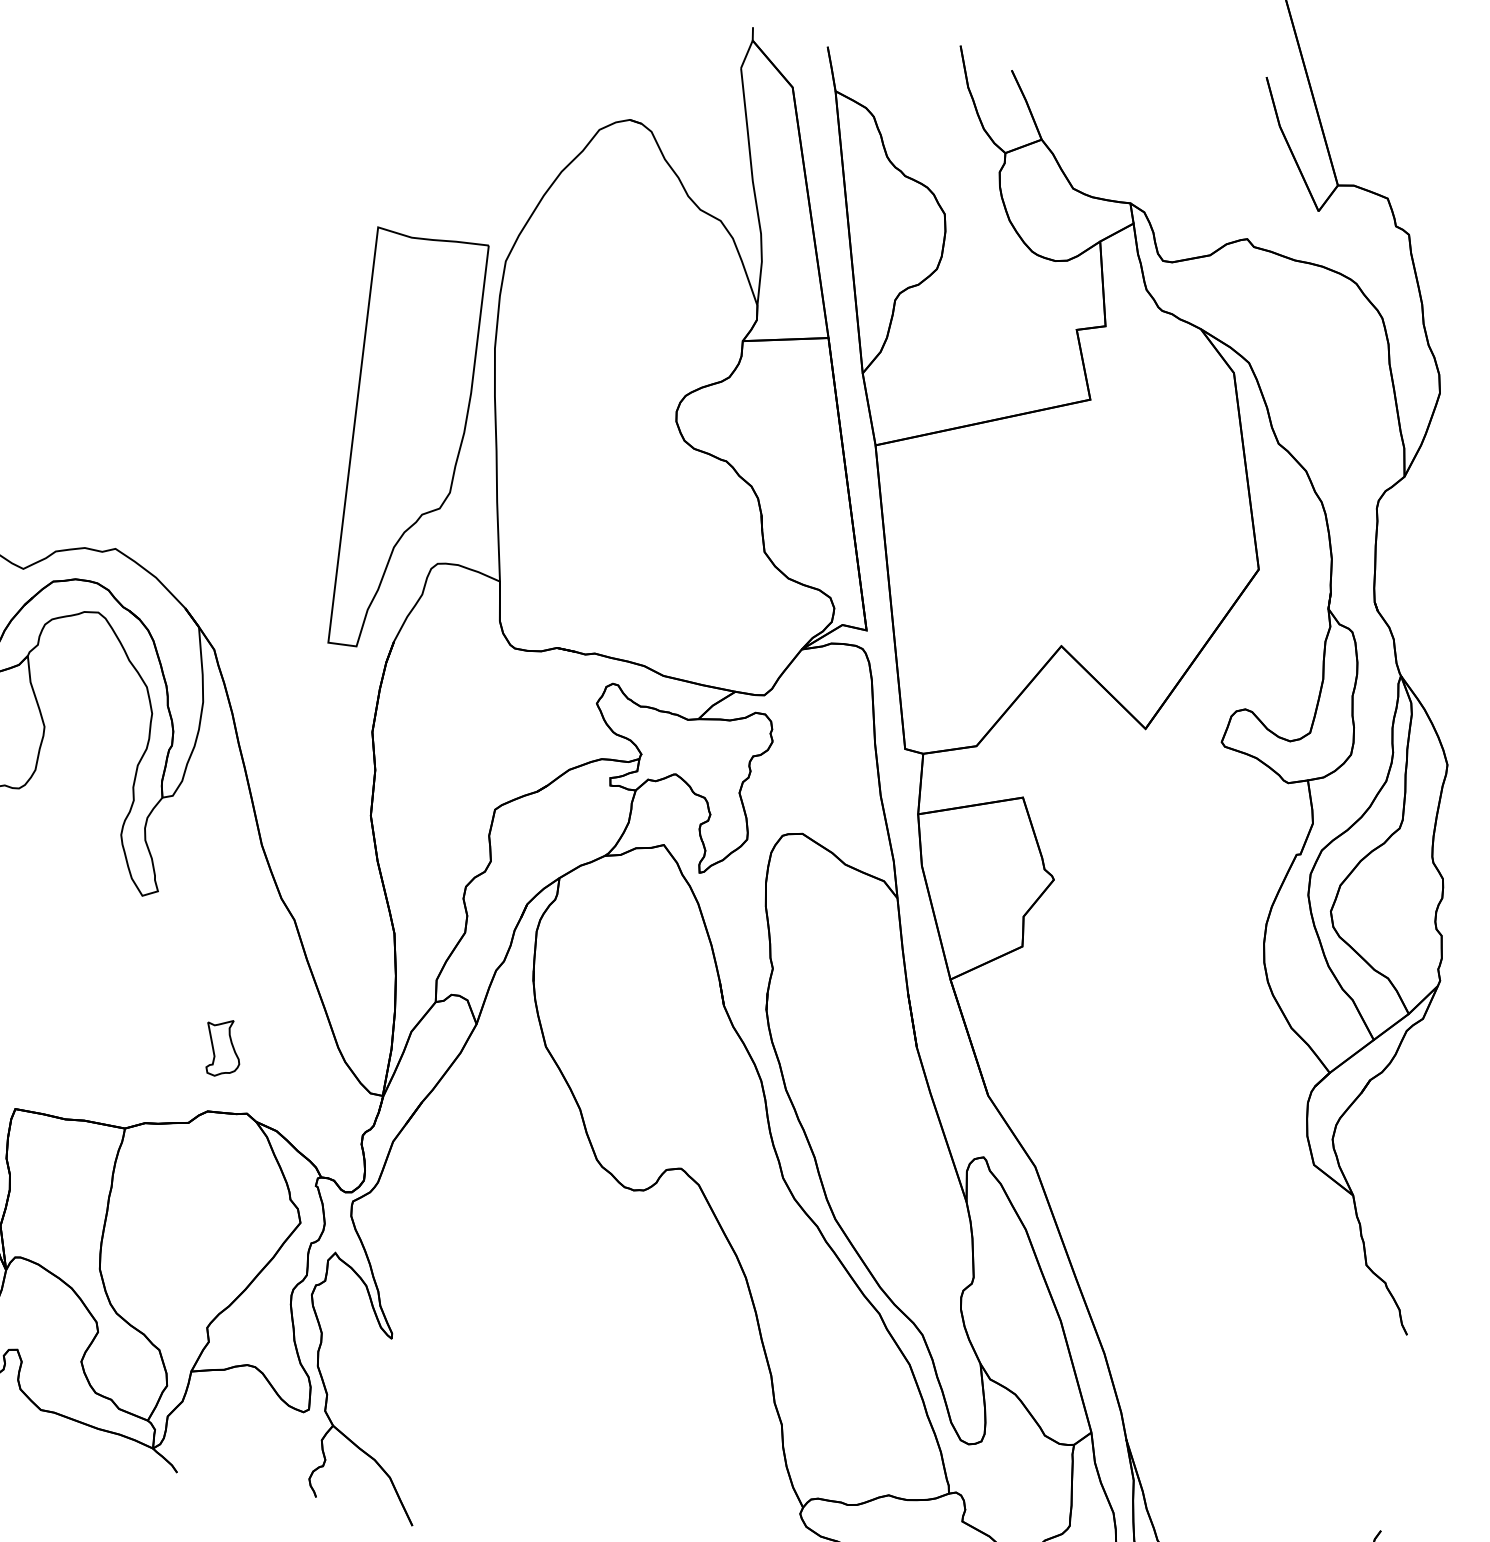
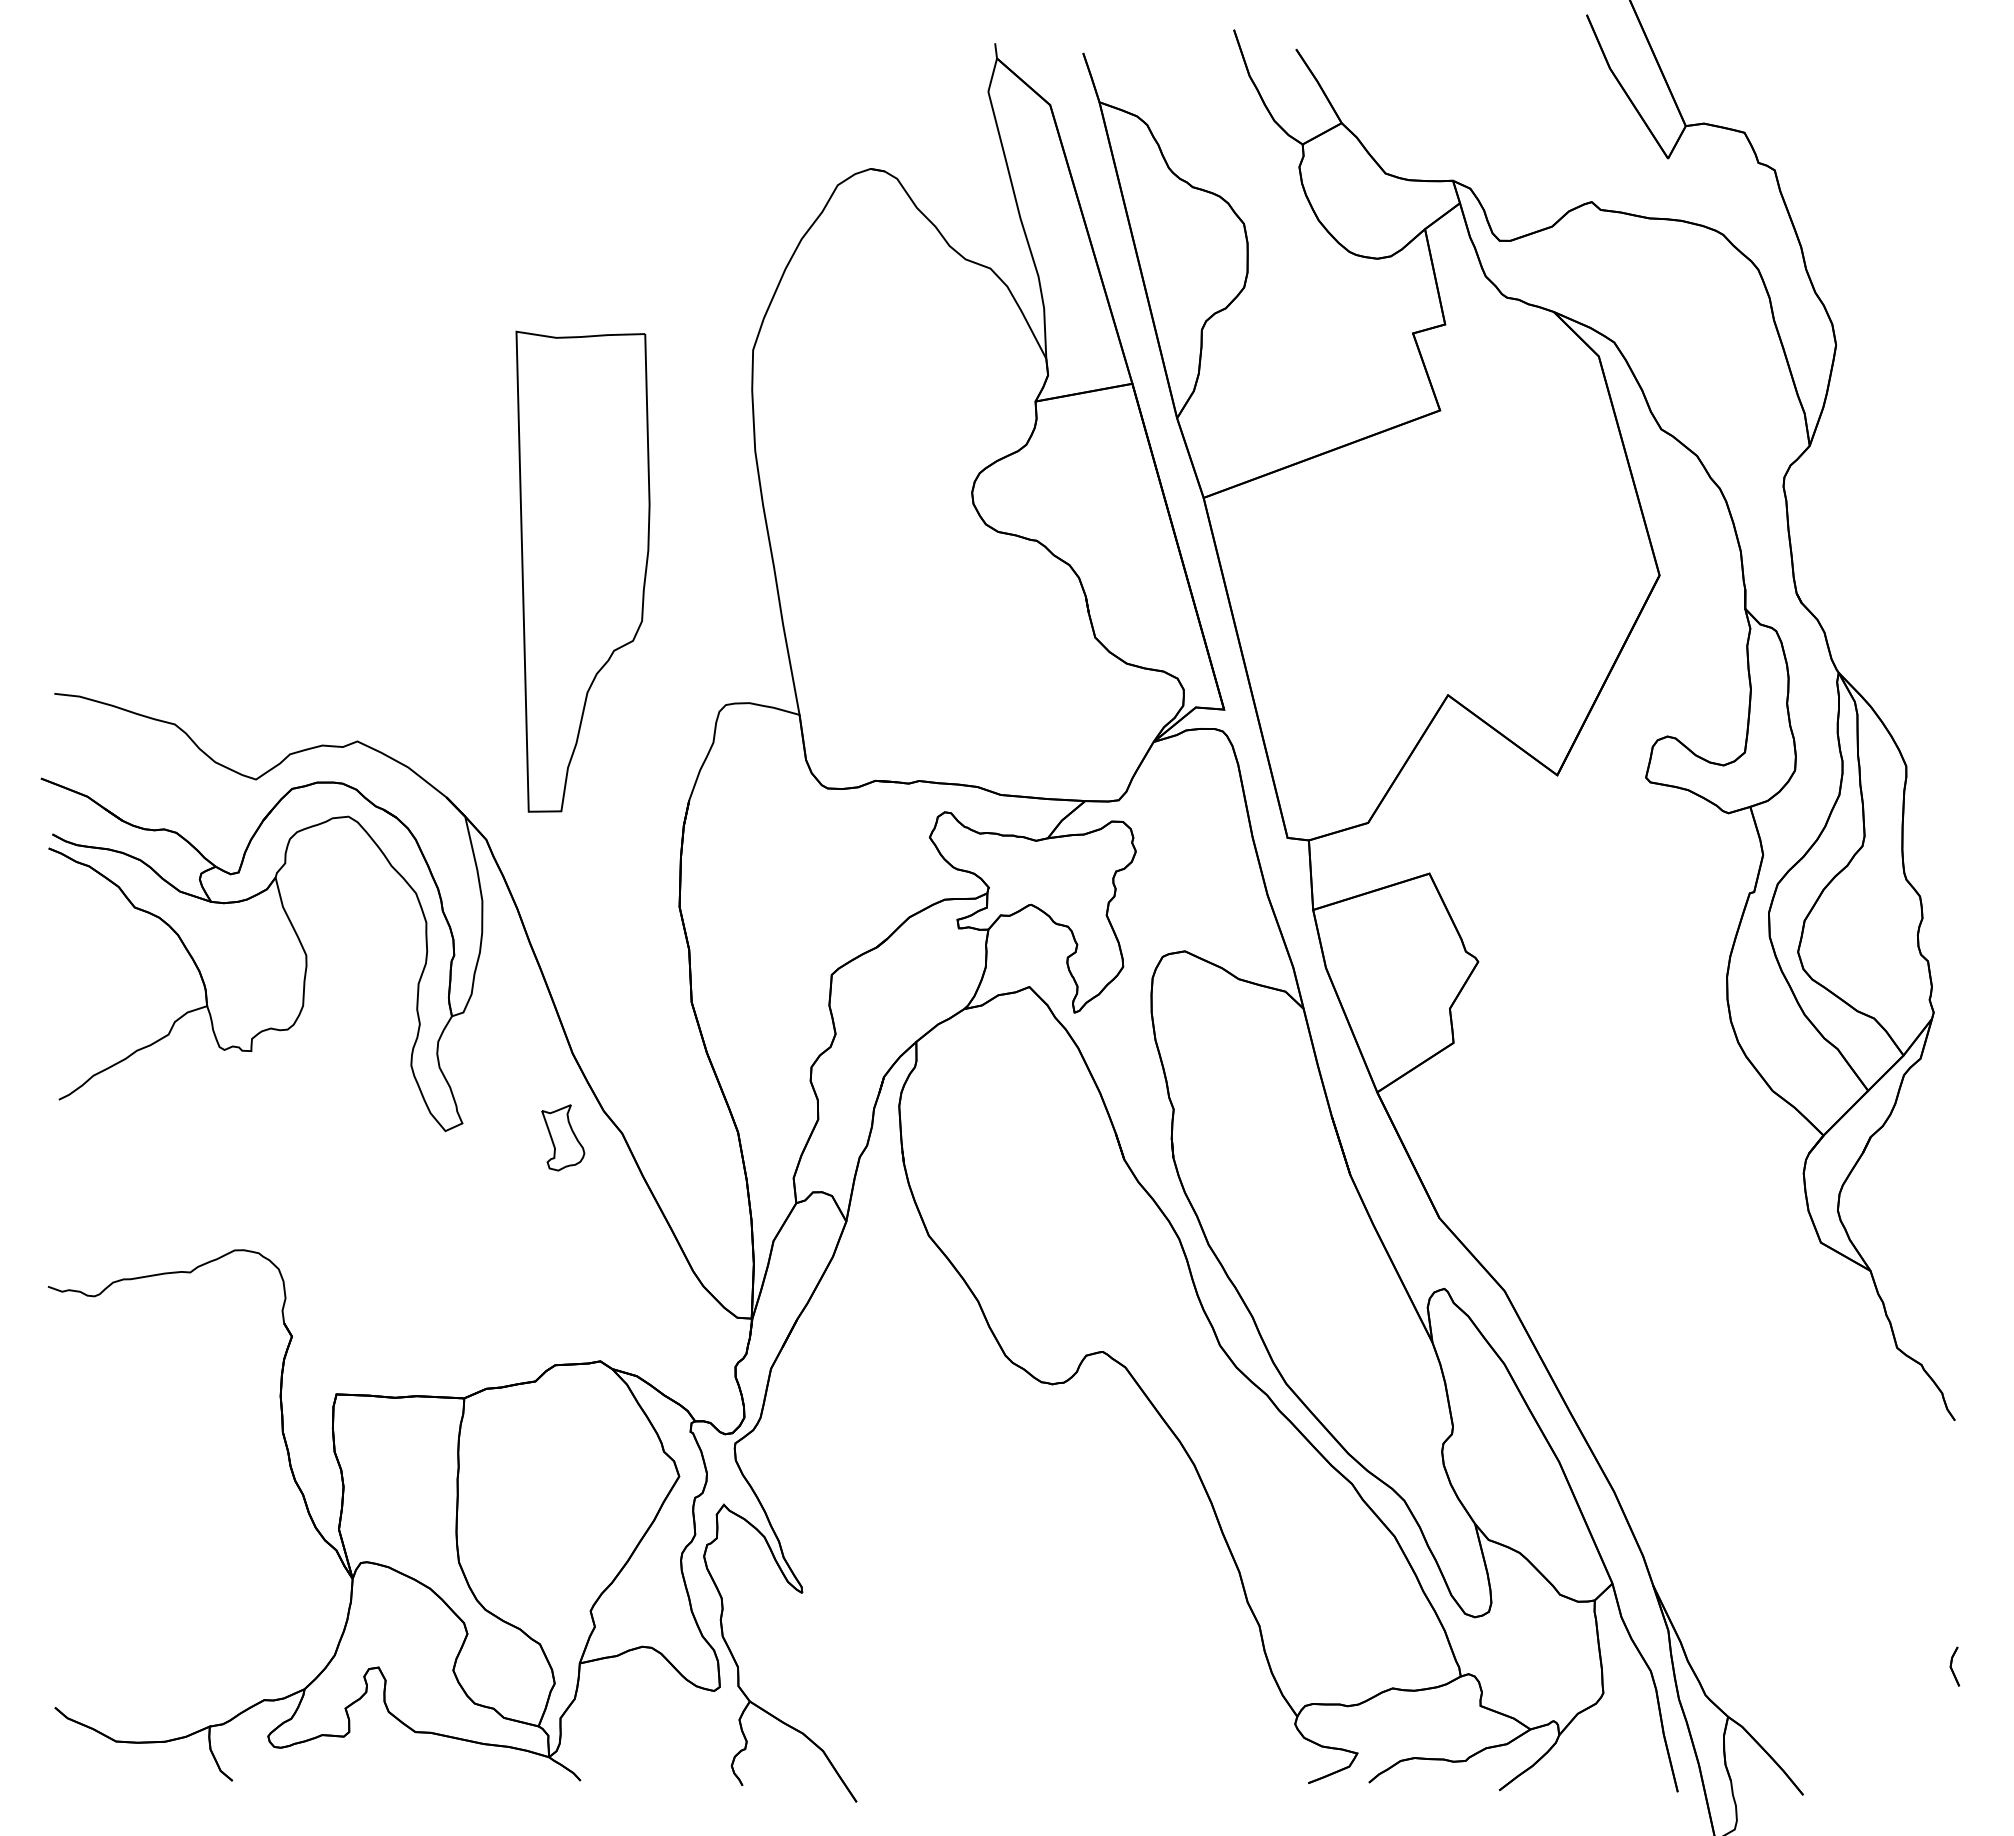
part: (404, 442) -> (582, 571), moved
part: (223, 1047) -> (563, 1137), moved

